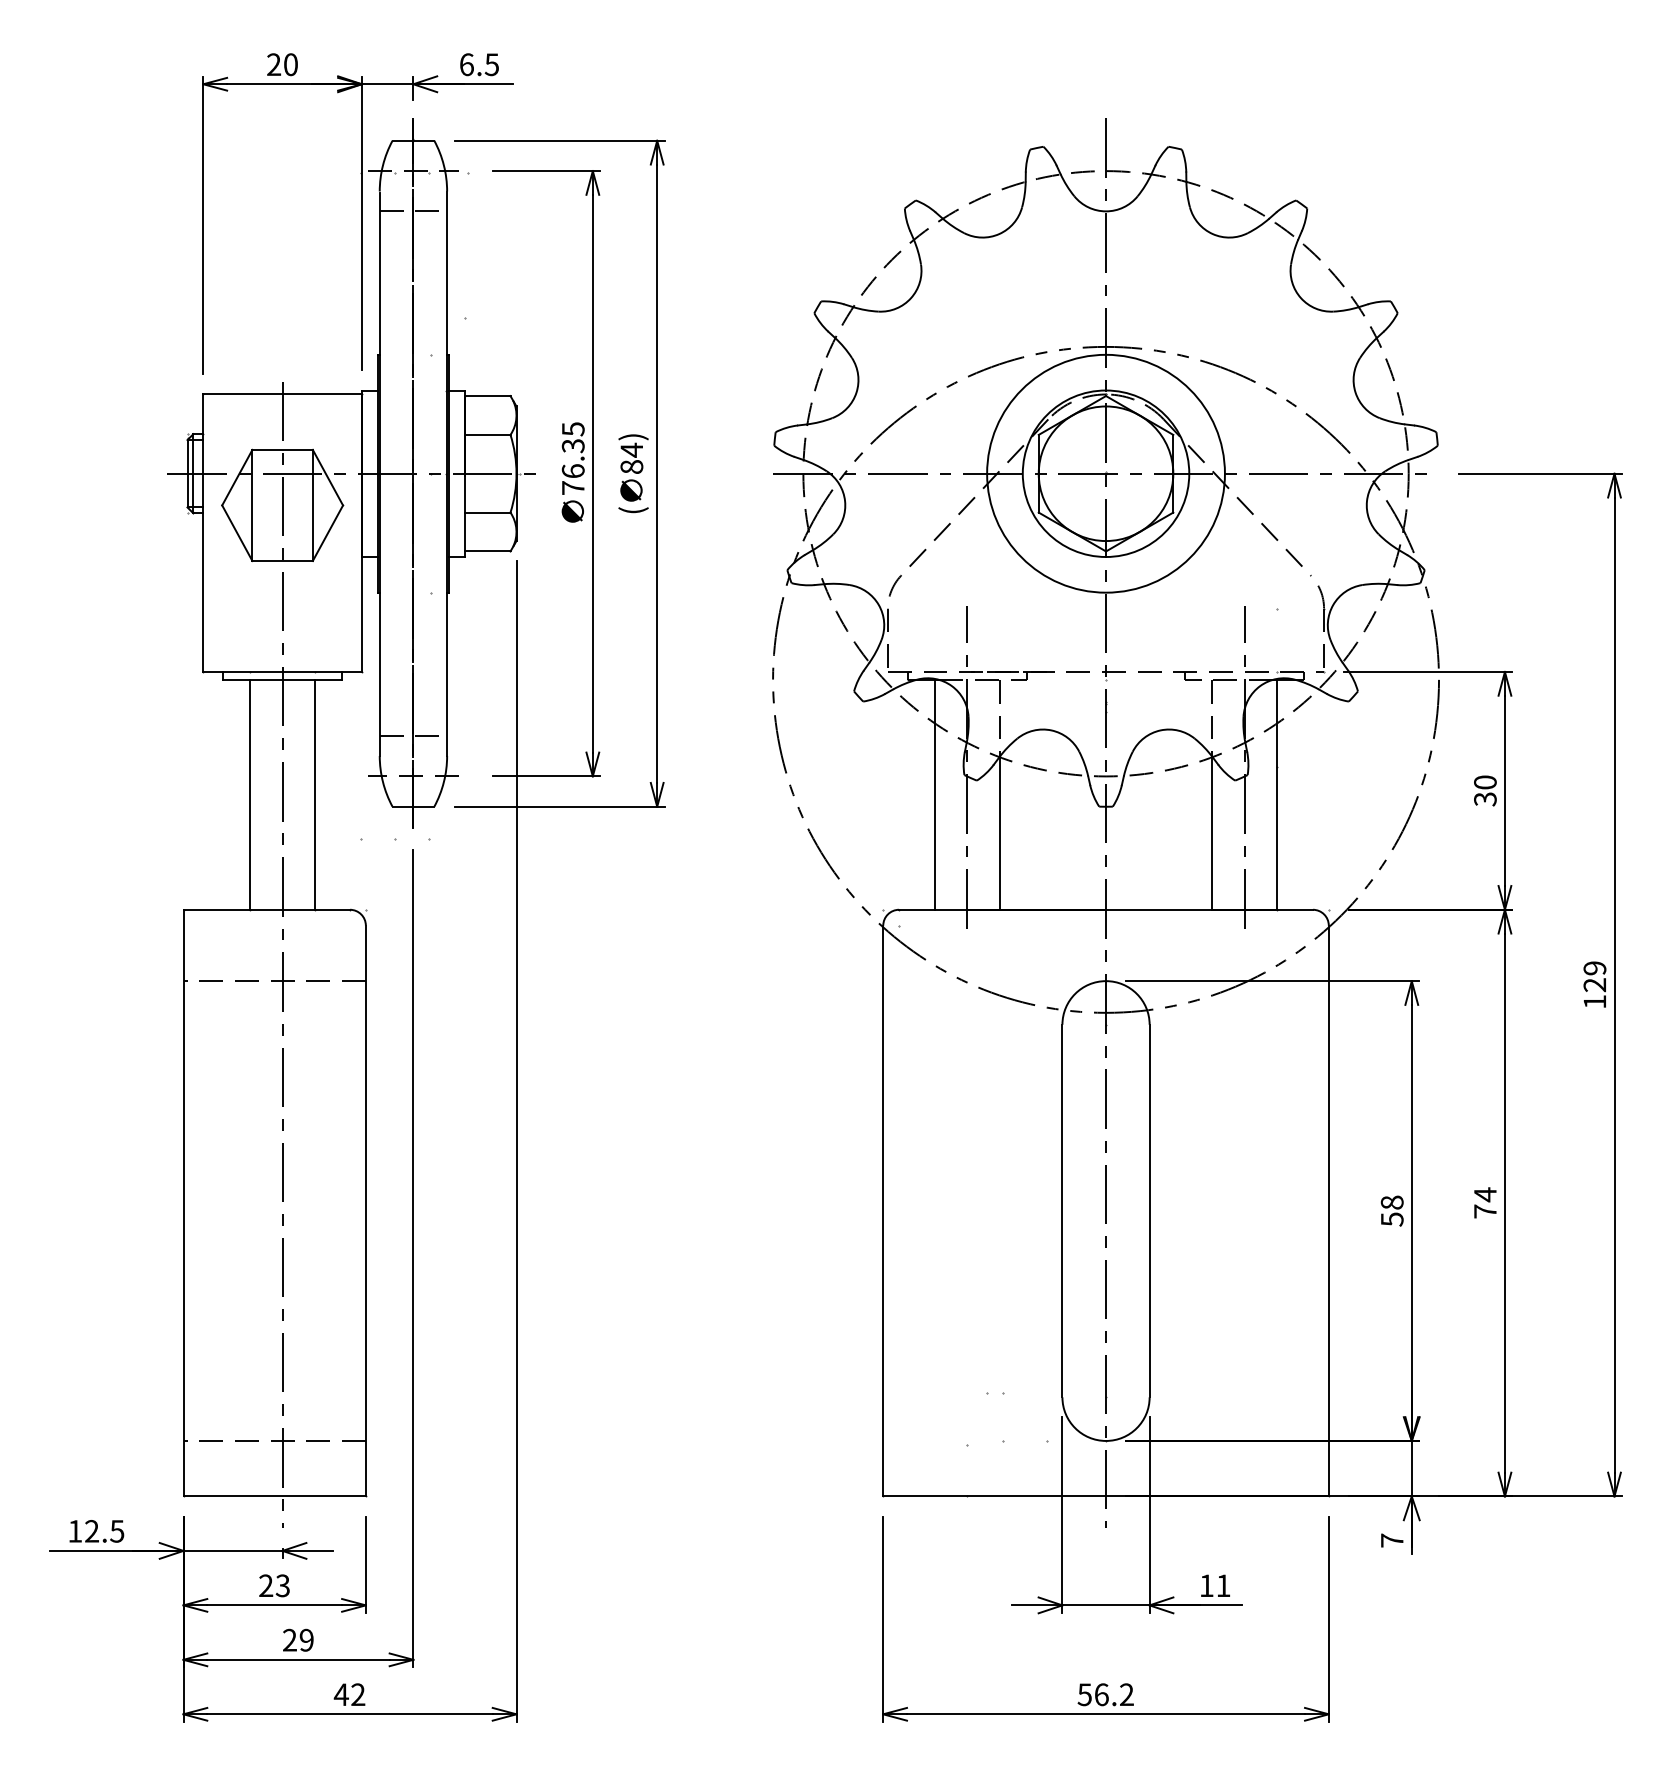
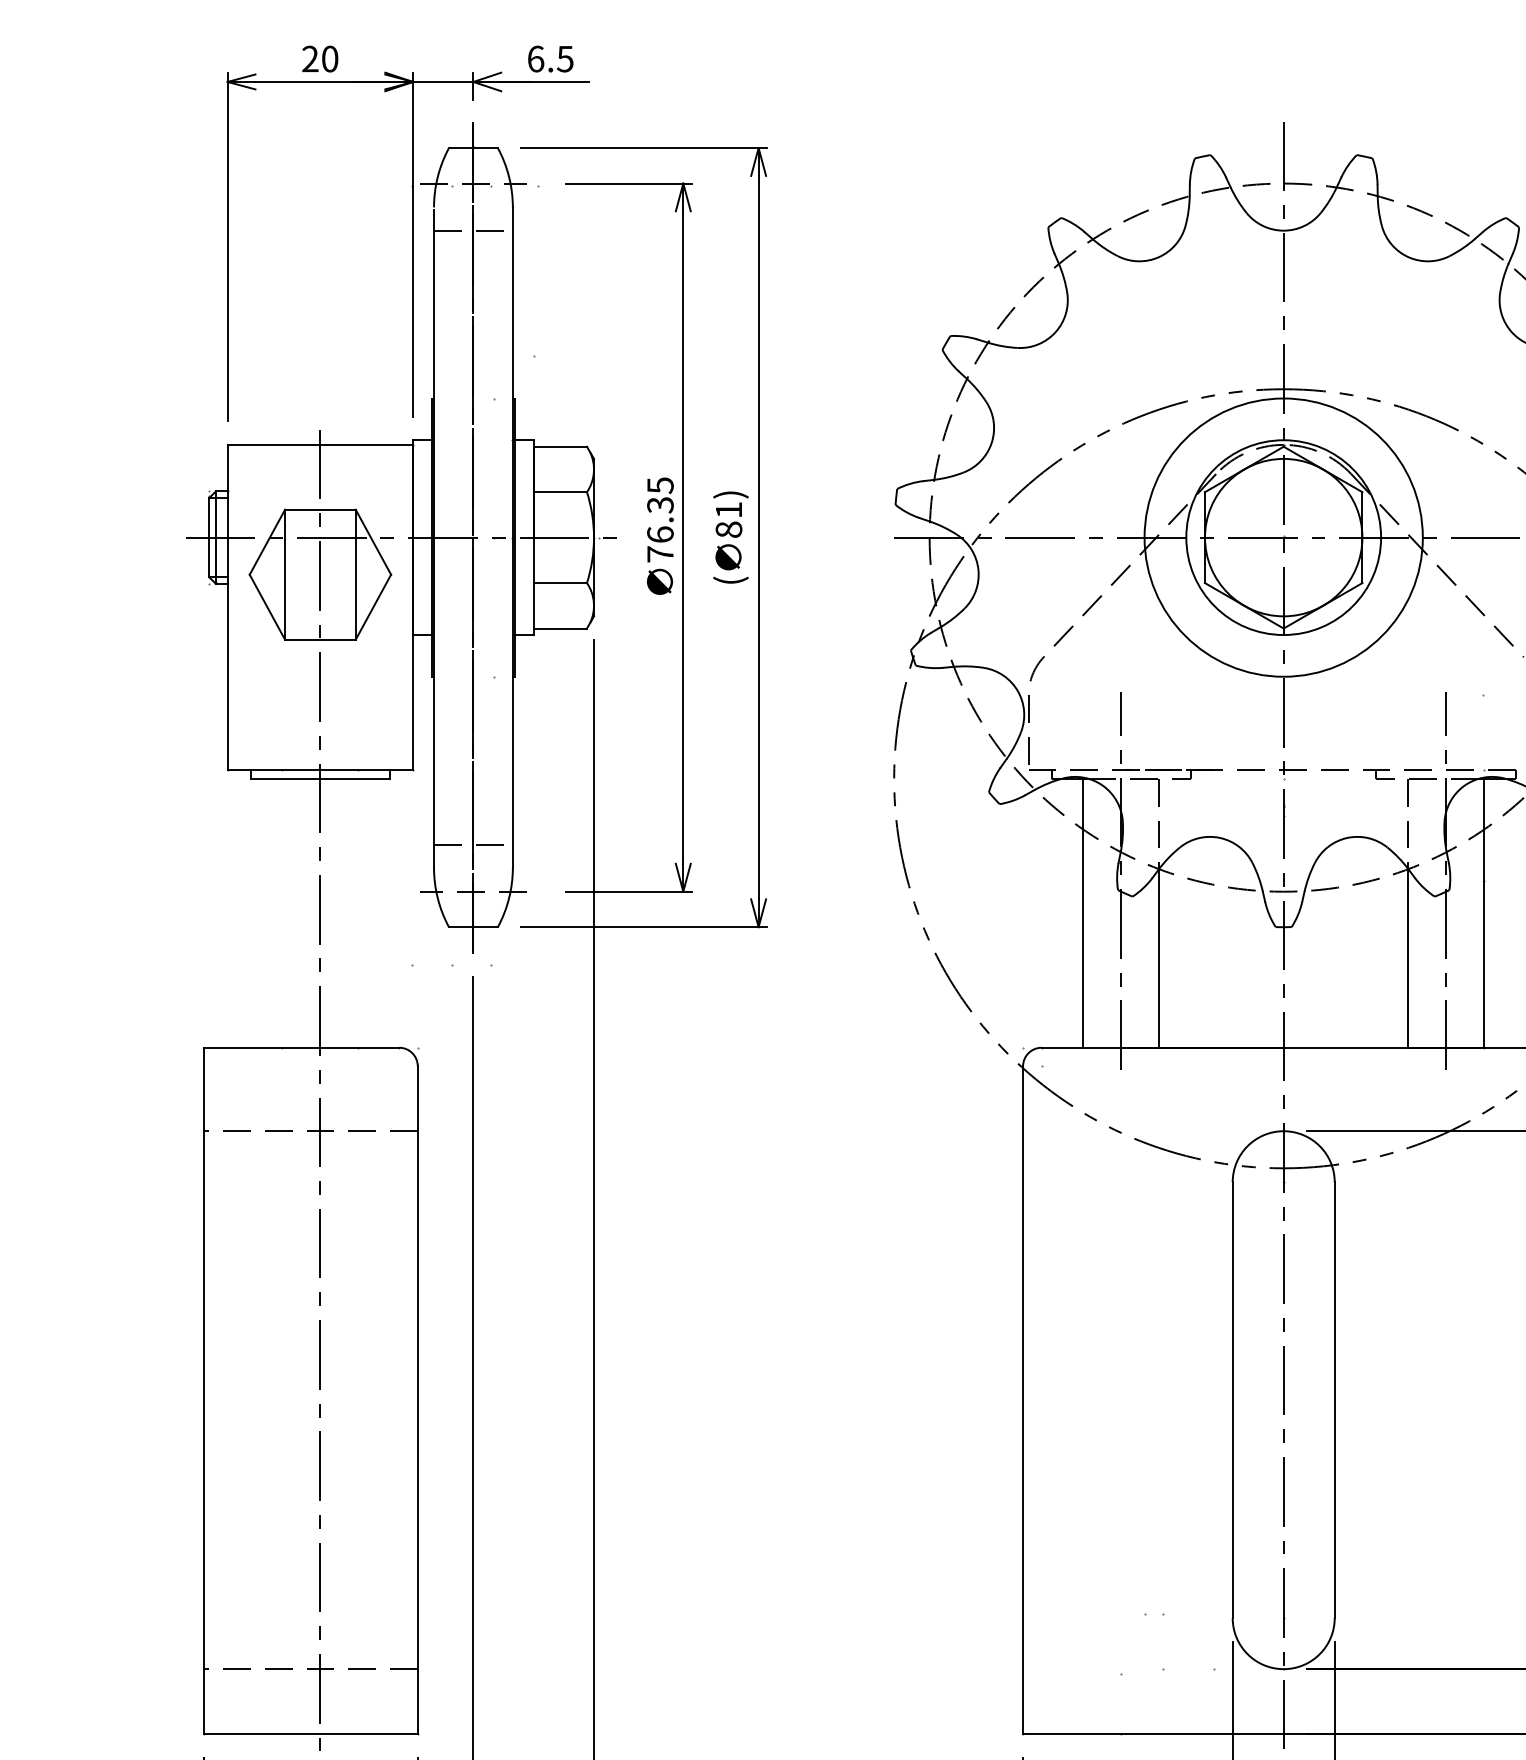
text: (631, 449) -> (728, 509), 84) -> 81)
line: (250, 794) -> (282, 912), removed
line: (315, 794) -> (358, 912), removed

